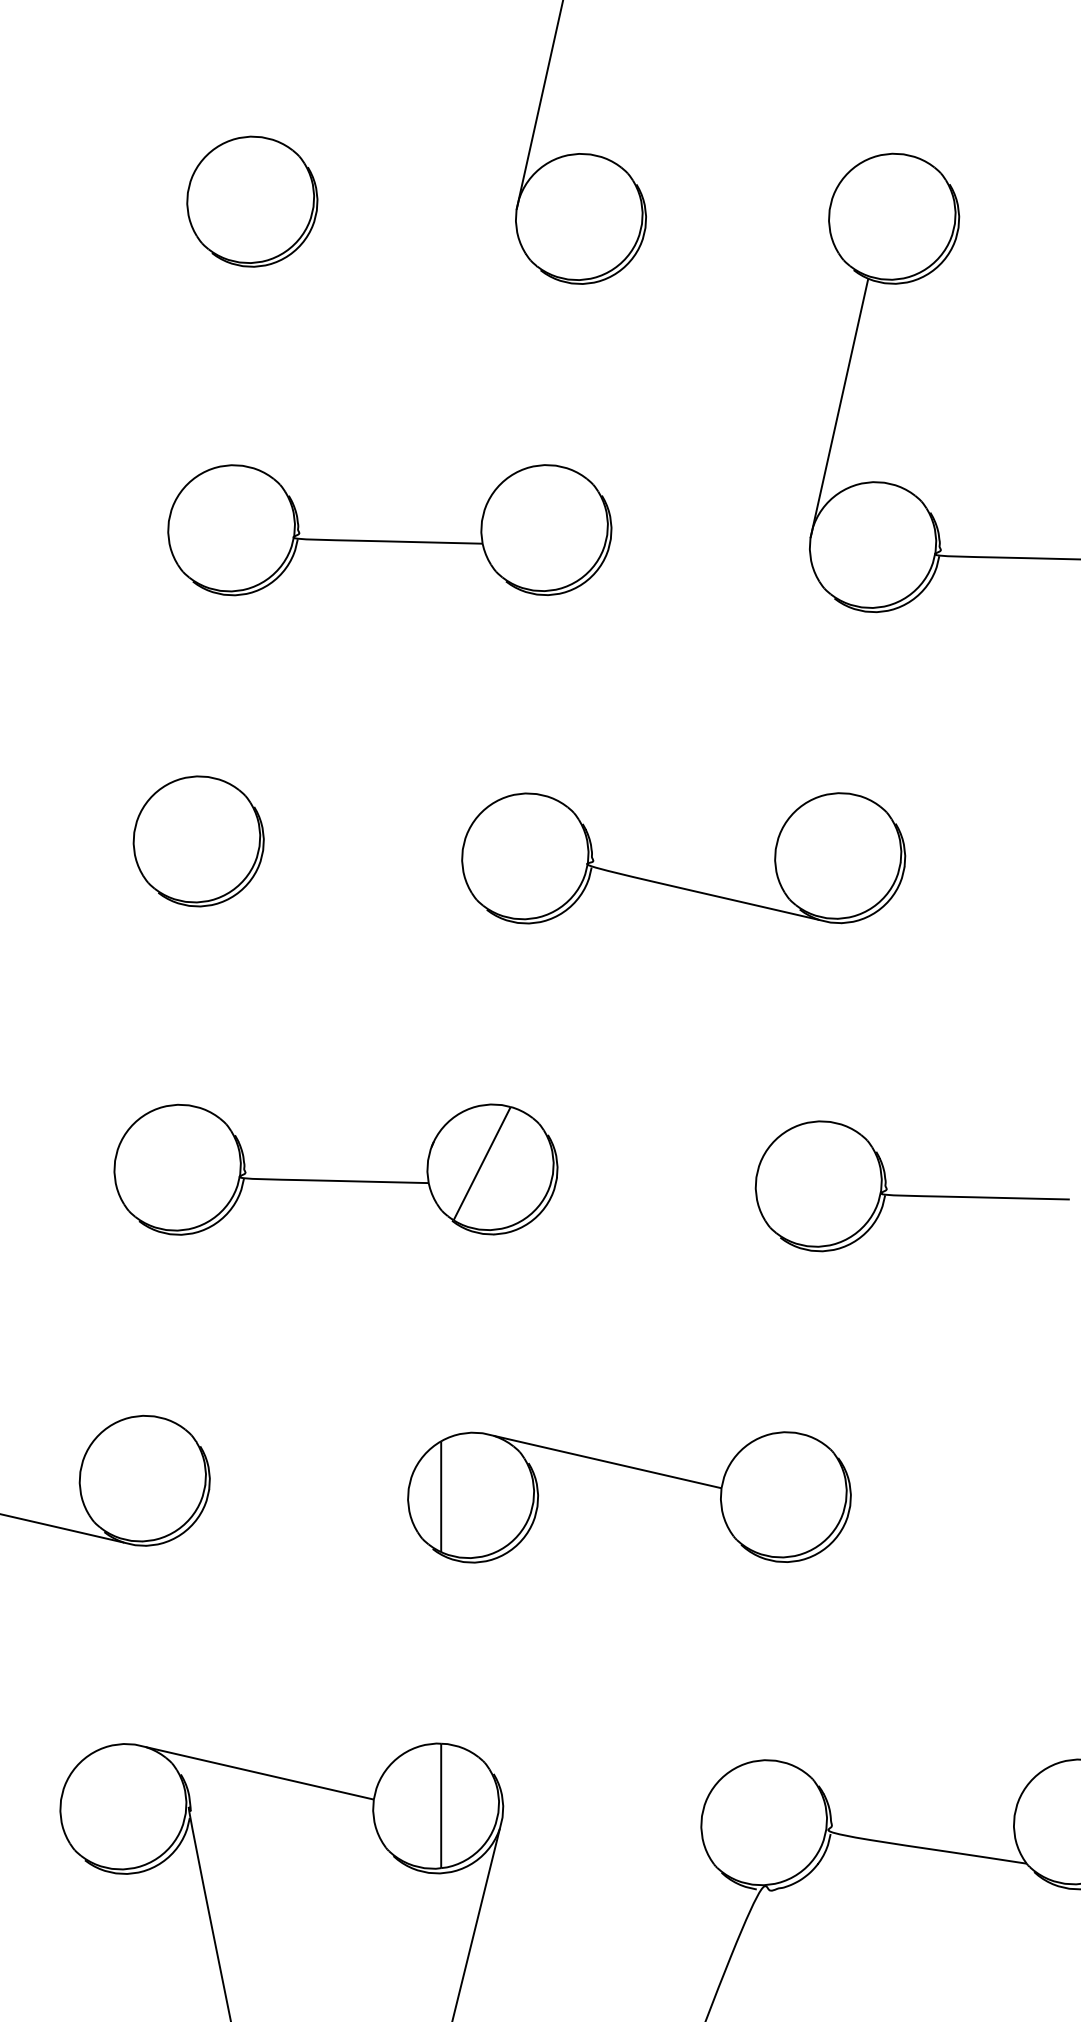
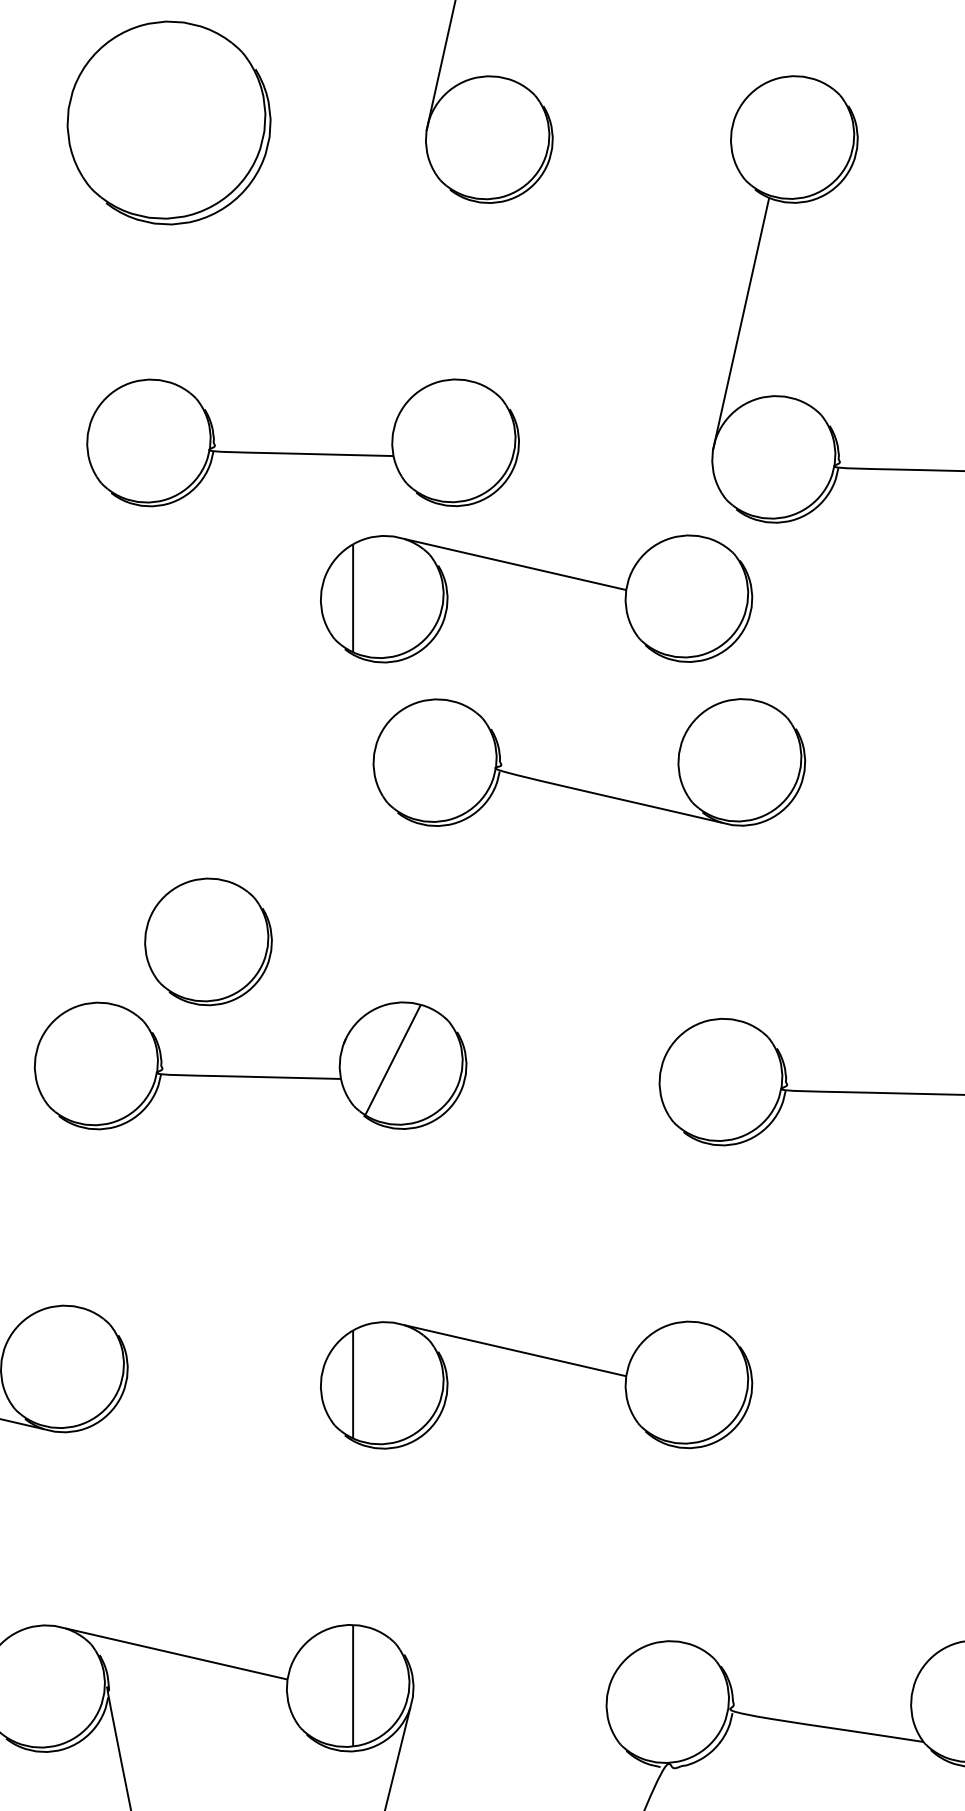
part: (252, 201) -> (169, 122), size x1.6
part: (634, 662) -> (541, 571), added
part: (198, 841) -> (208, 941), moved

